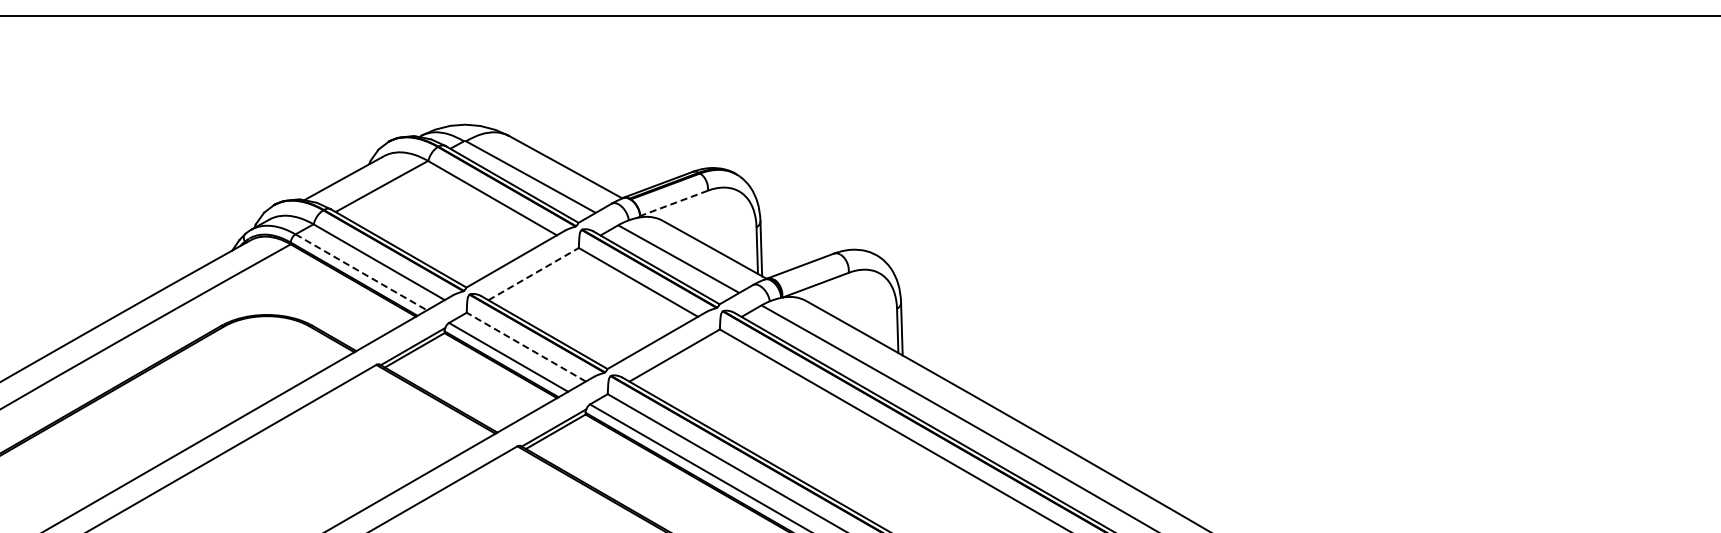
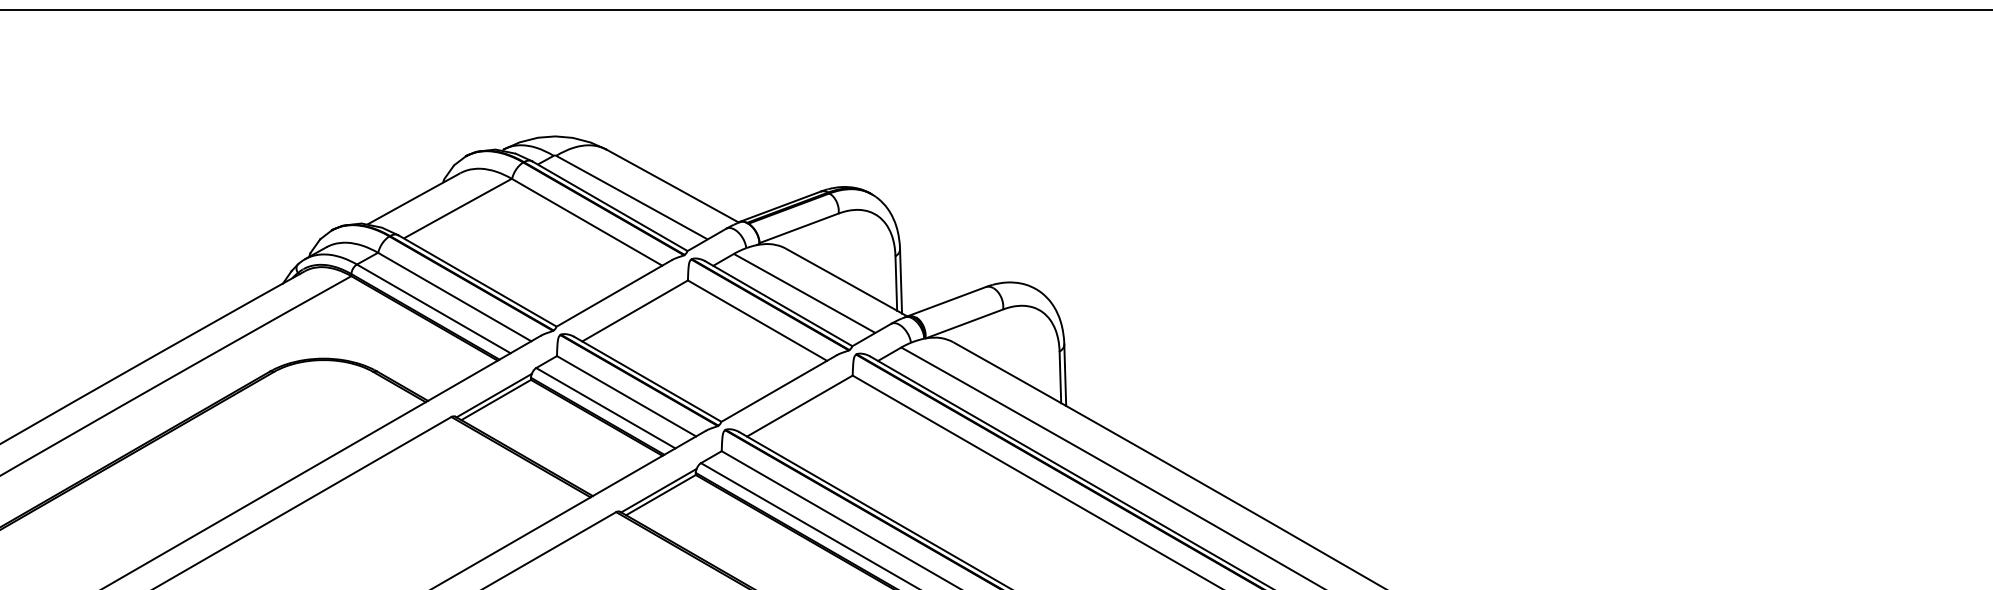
line: (673, 203) -> (798, 228), dashed -> solid
line: (361, 272) -> (434, 309), dashed -> solid
line: (534, 273) -> (636, 310), dashed -> solid
line: (526, 347) -> (626, 396), dashed -> solid

